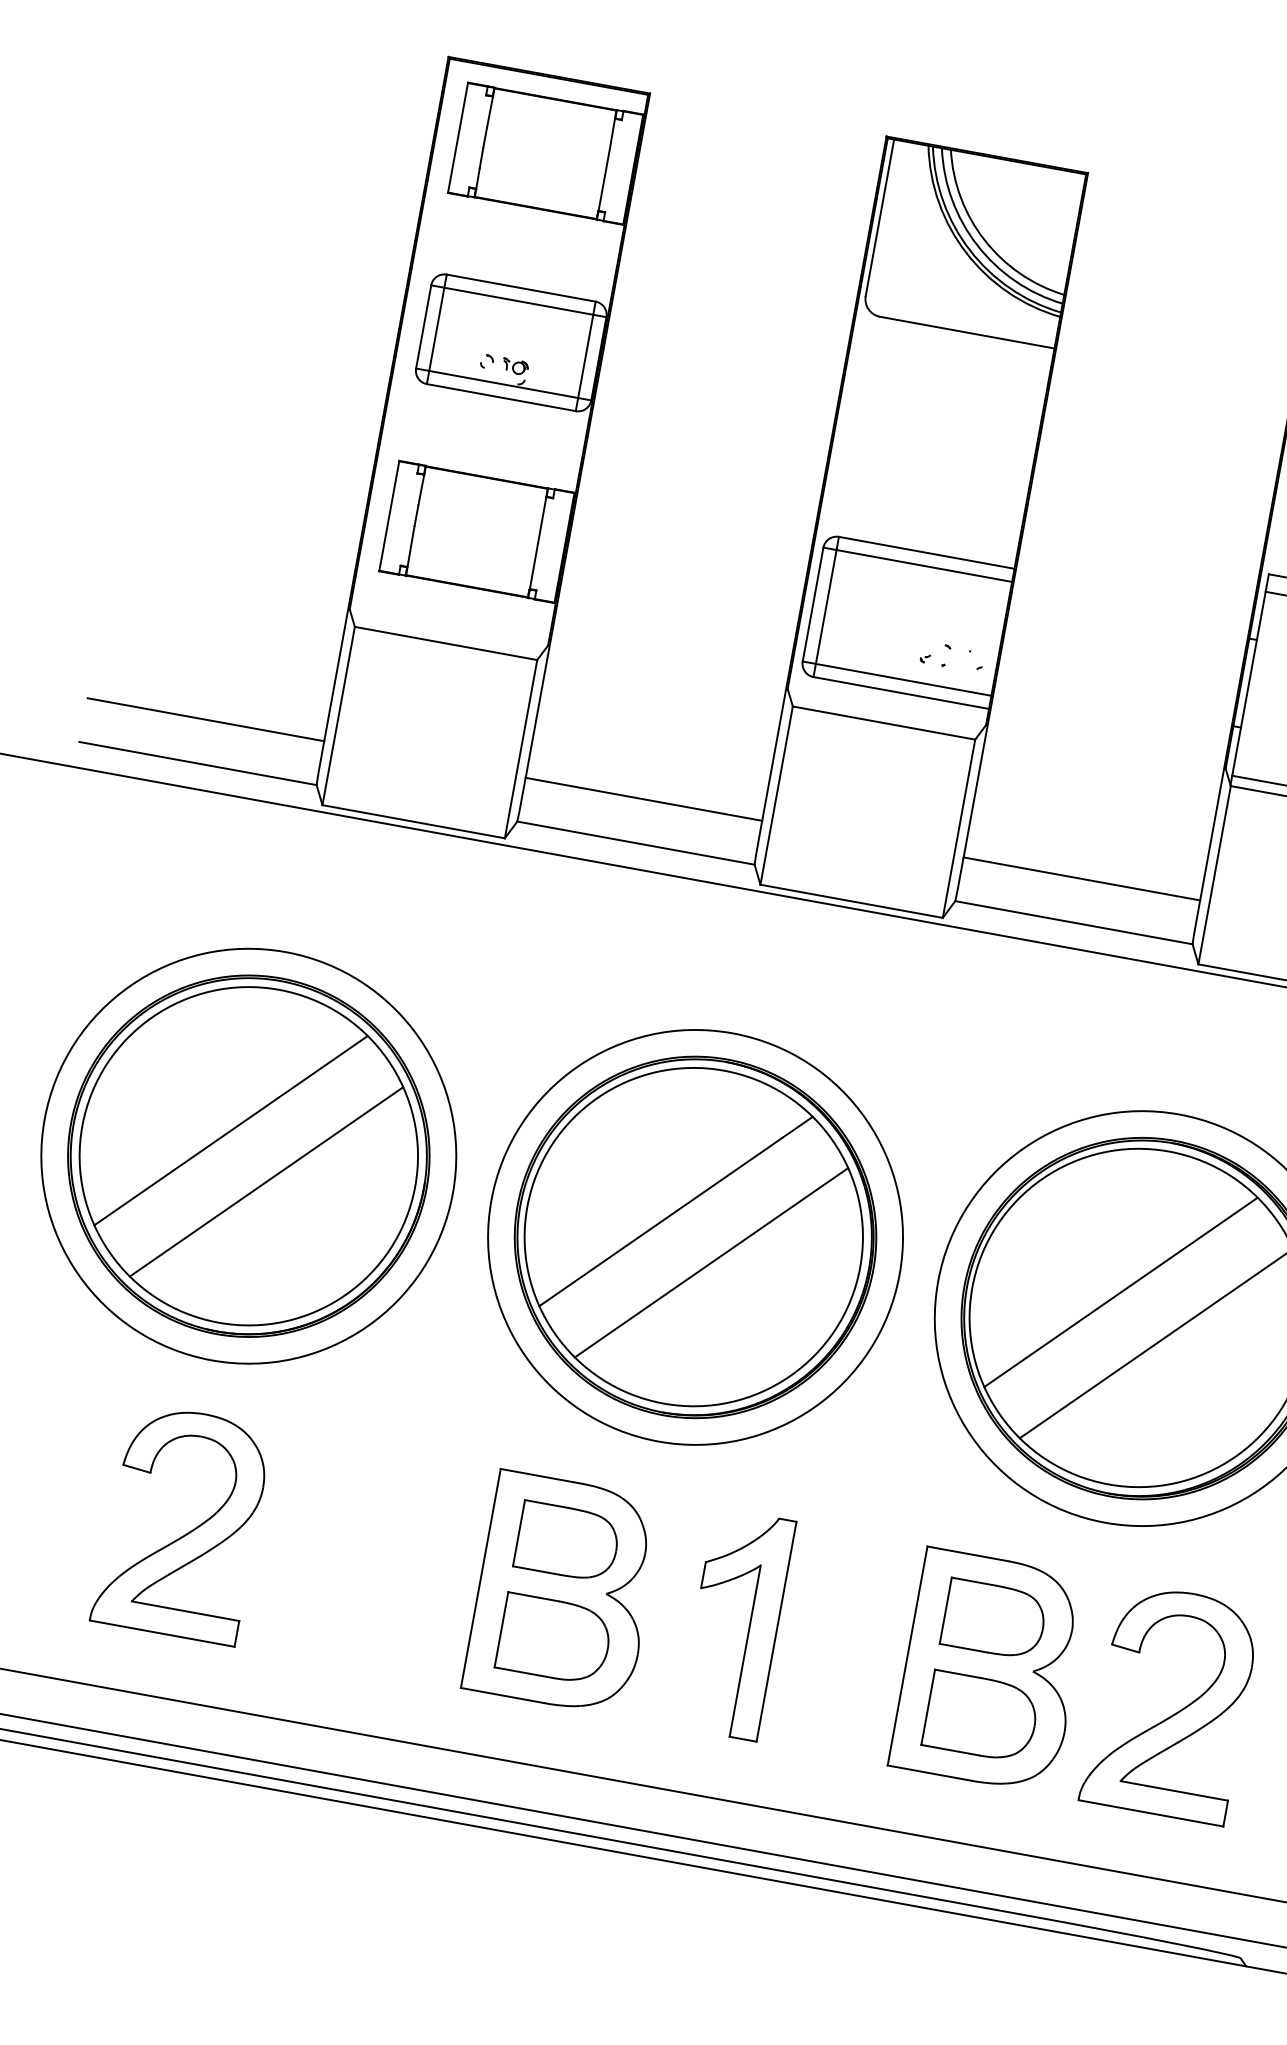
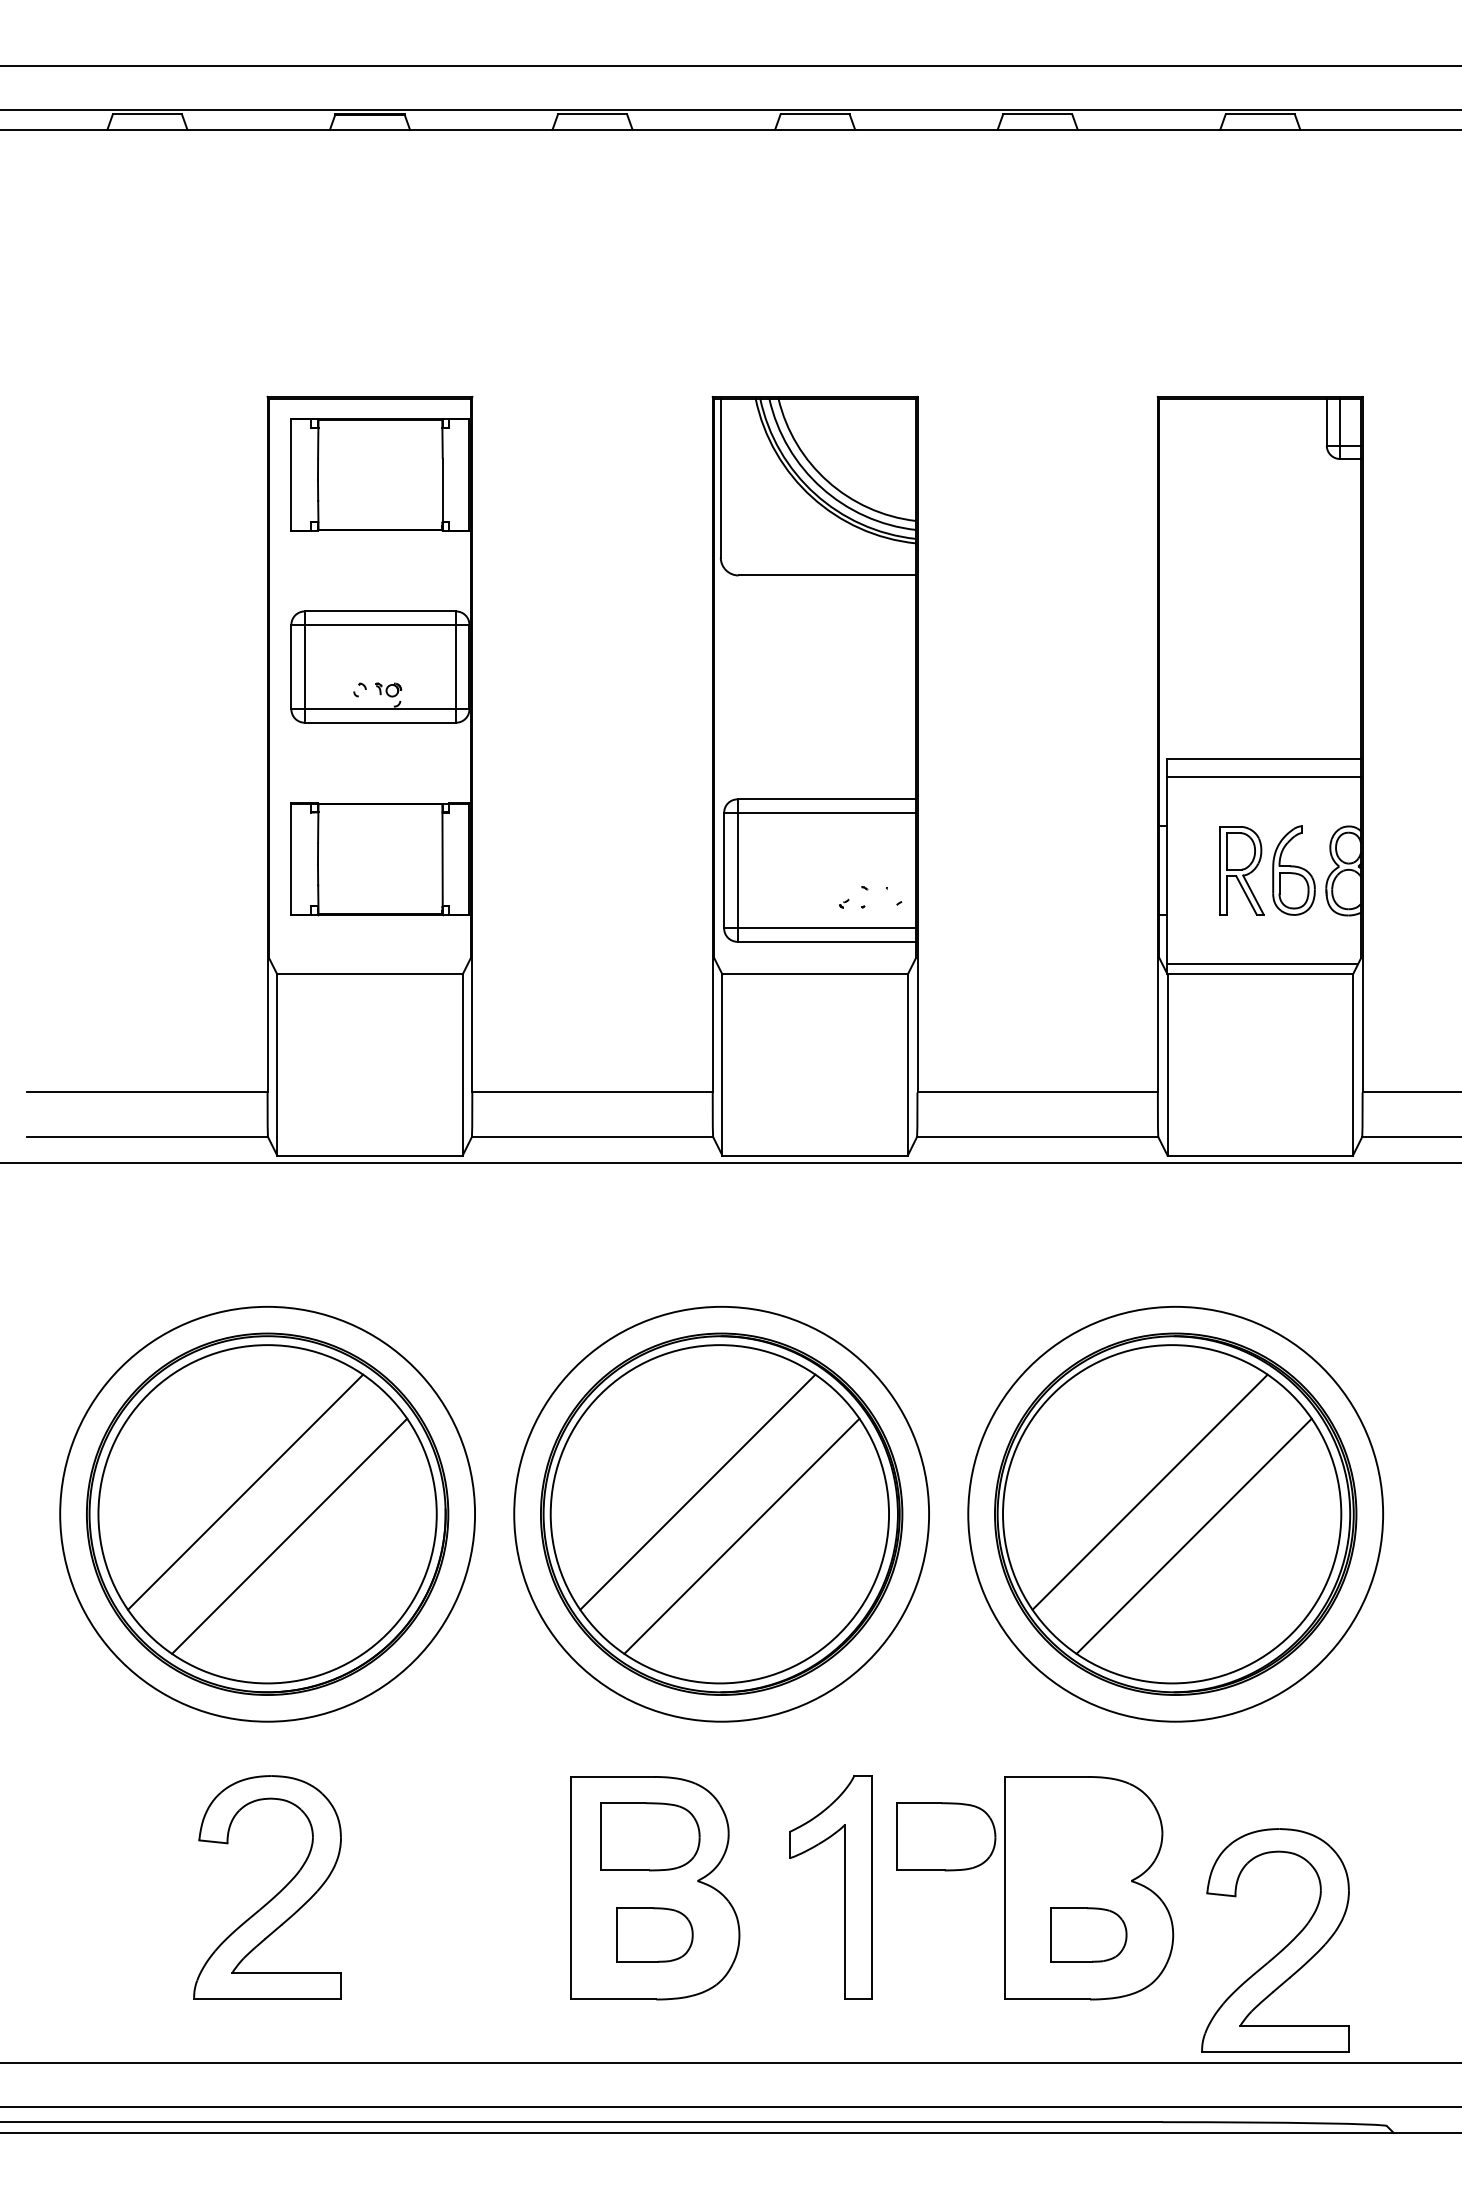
part: (994, 1619) -> (946, 1836), moved
part: (554, 1638) -> (654, 1934), size x0.7
part: (1177, 1711) -> (1283, 1947), moved
part: (981, 1716) -> (1088, 1934), size x0.7

